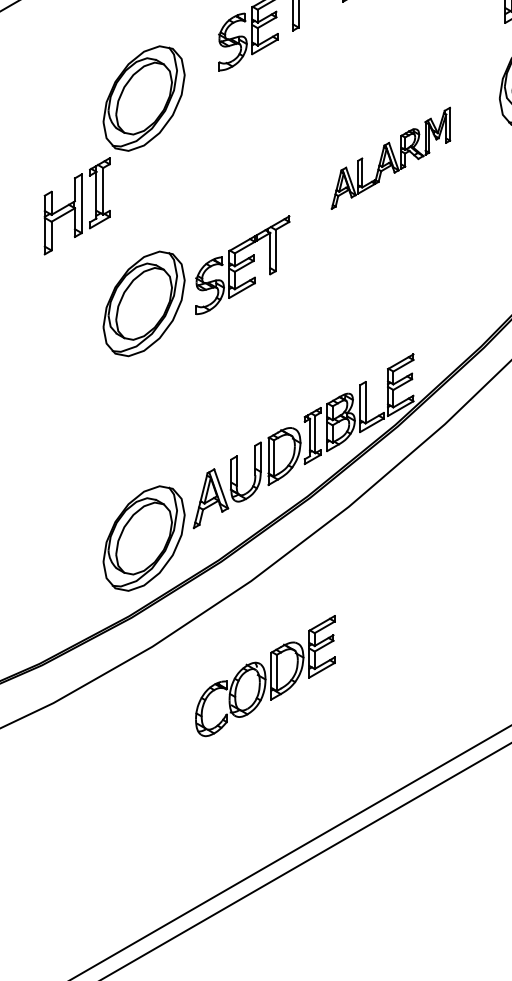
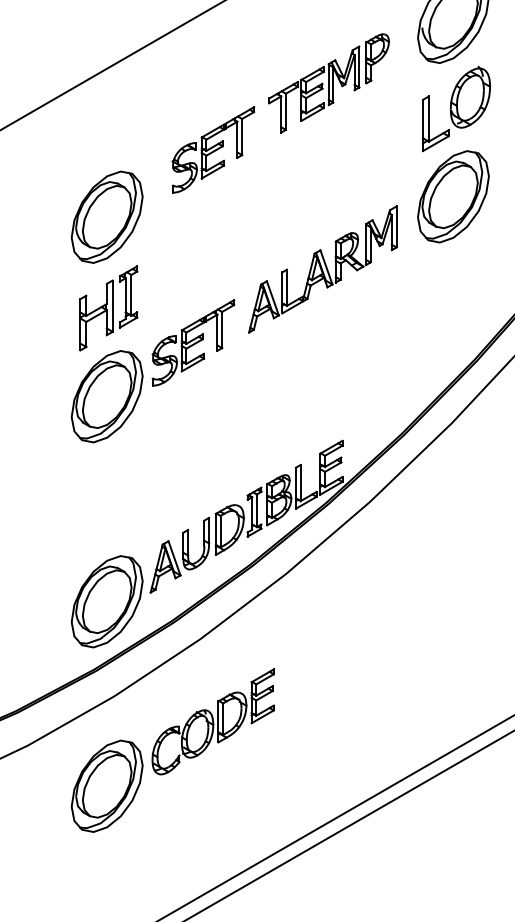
part: (390, 158) -> (322, 269), size x1.43
part: (76, 206) -> (108, 308), moved
part: (242, 264) -> (193, 342), moved
part: (143, 748) -> (106, 785), added

